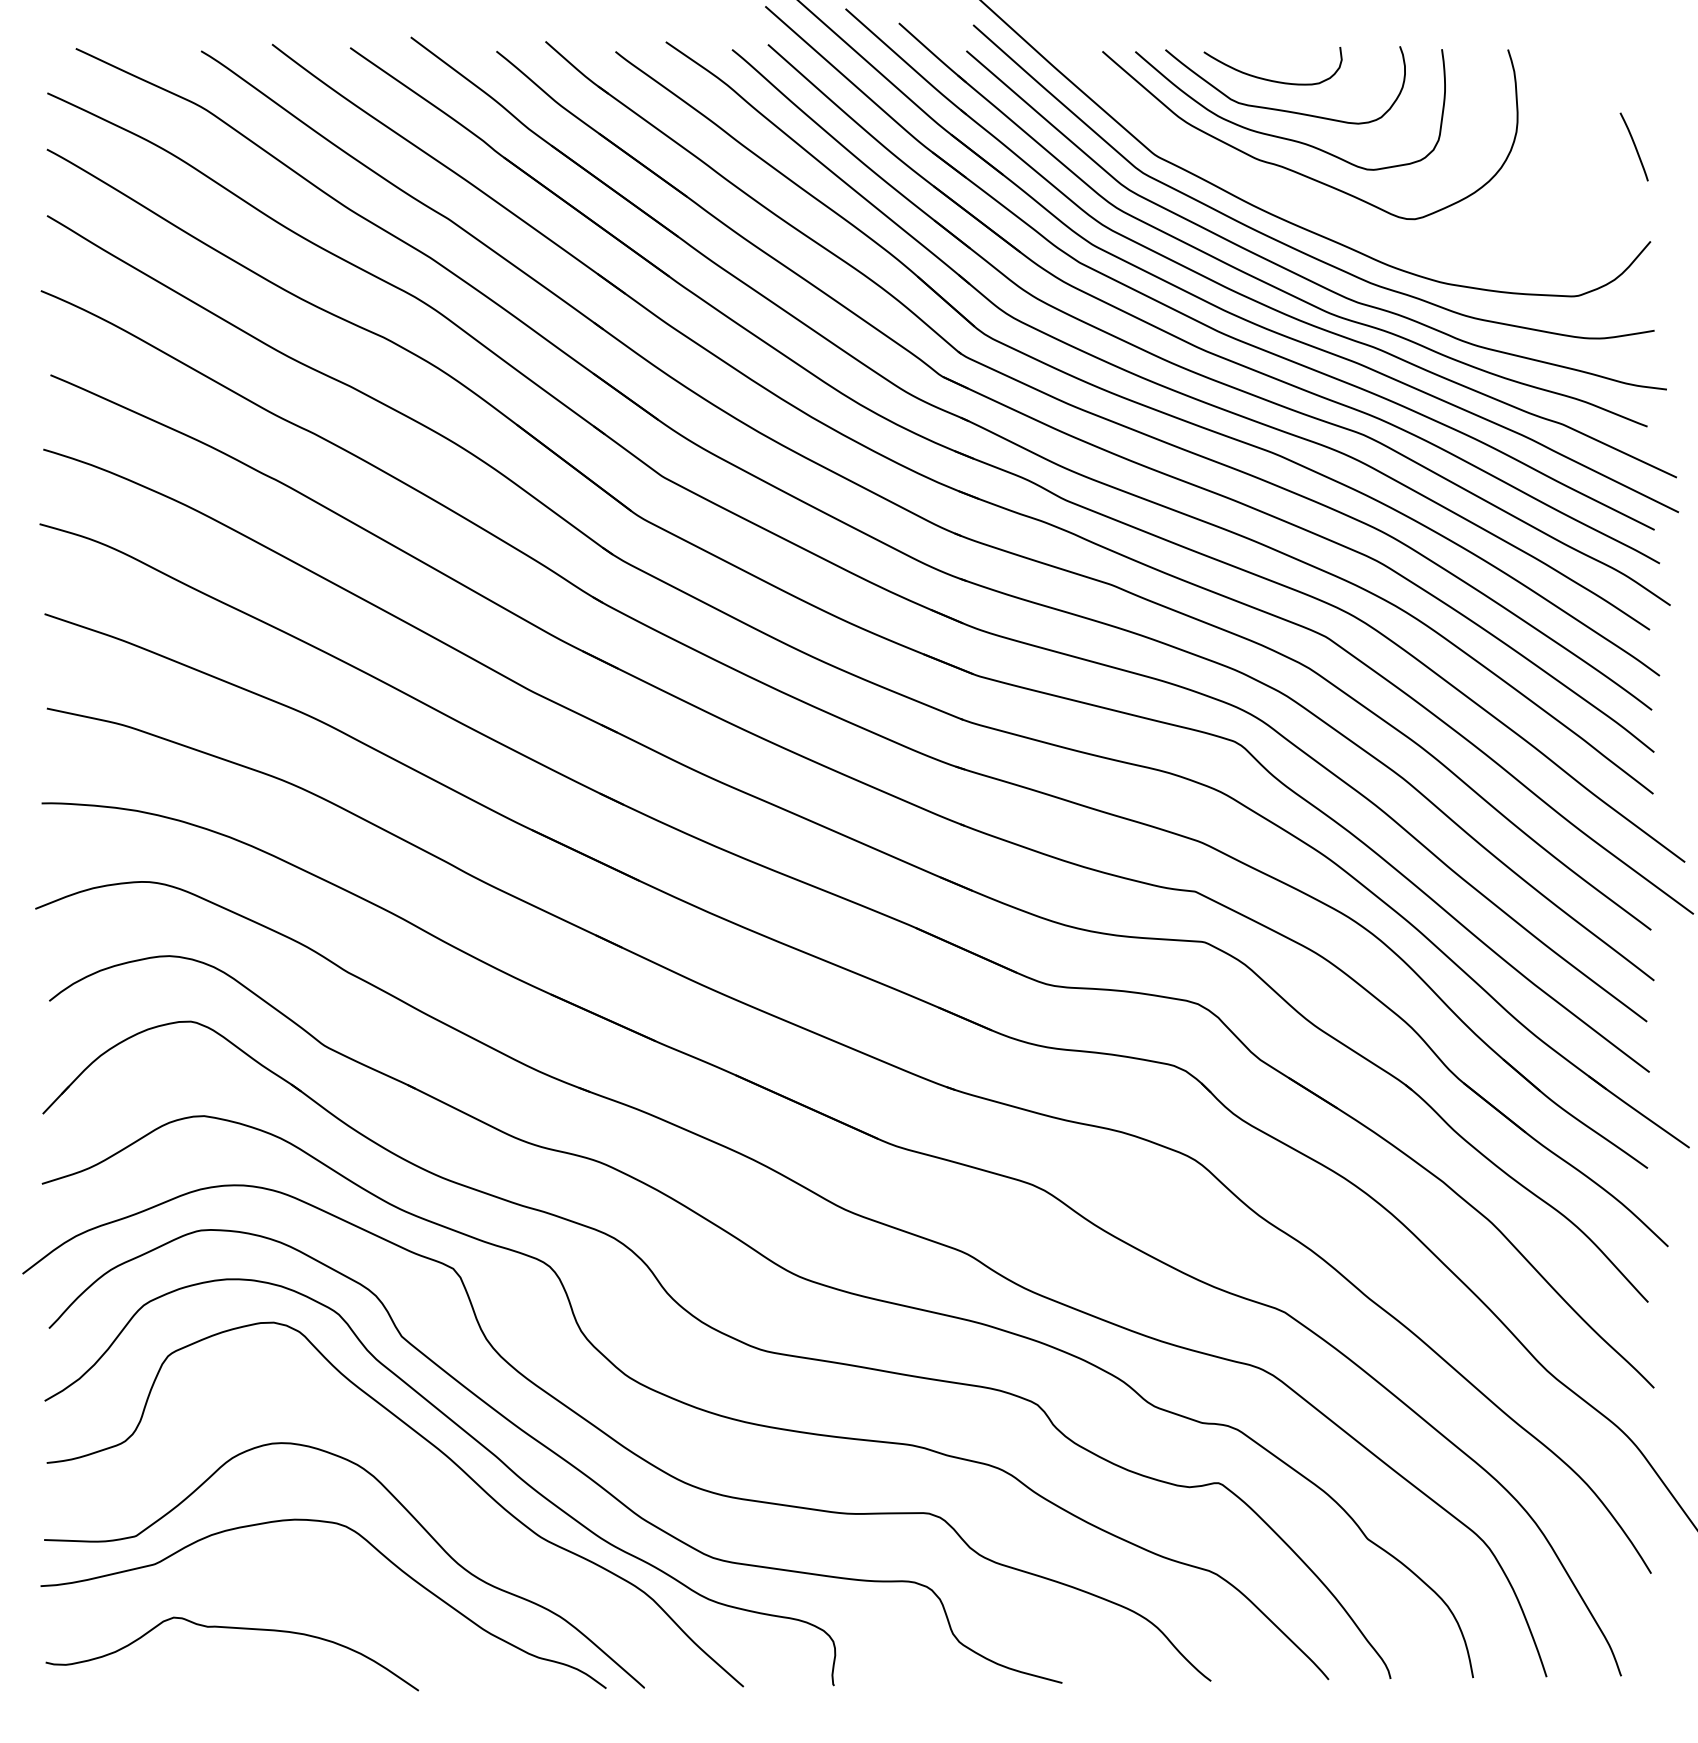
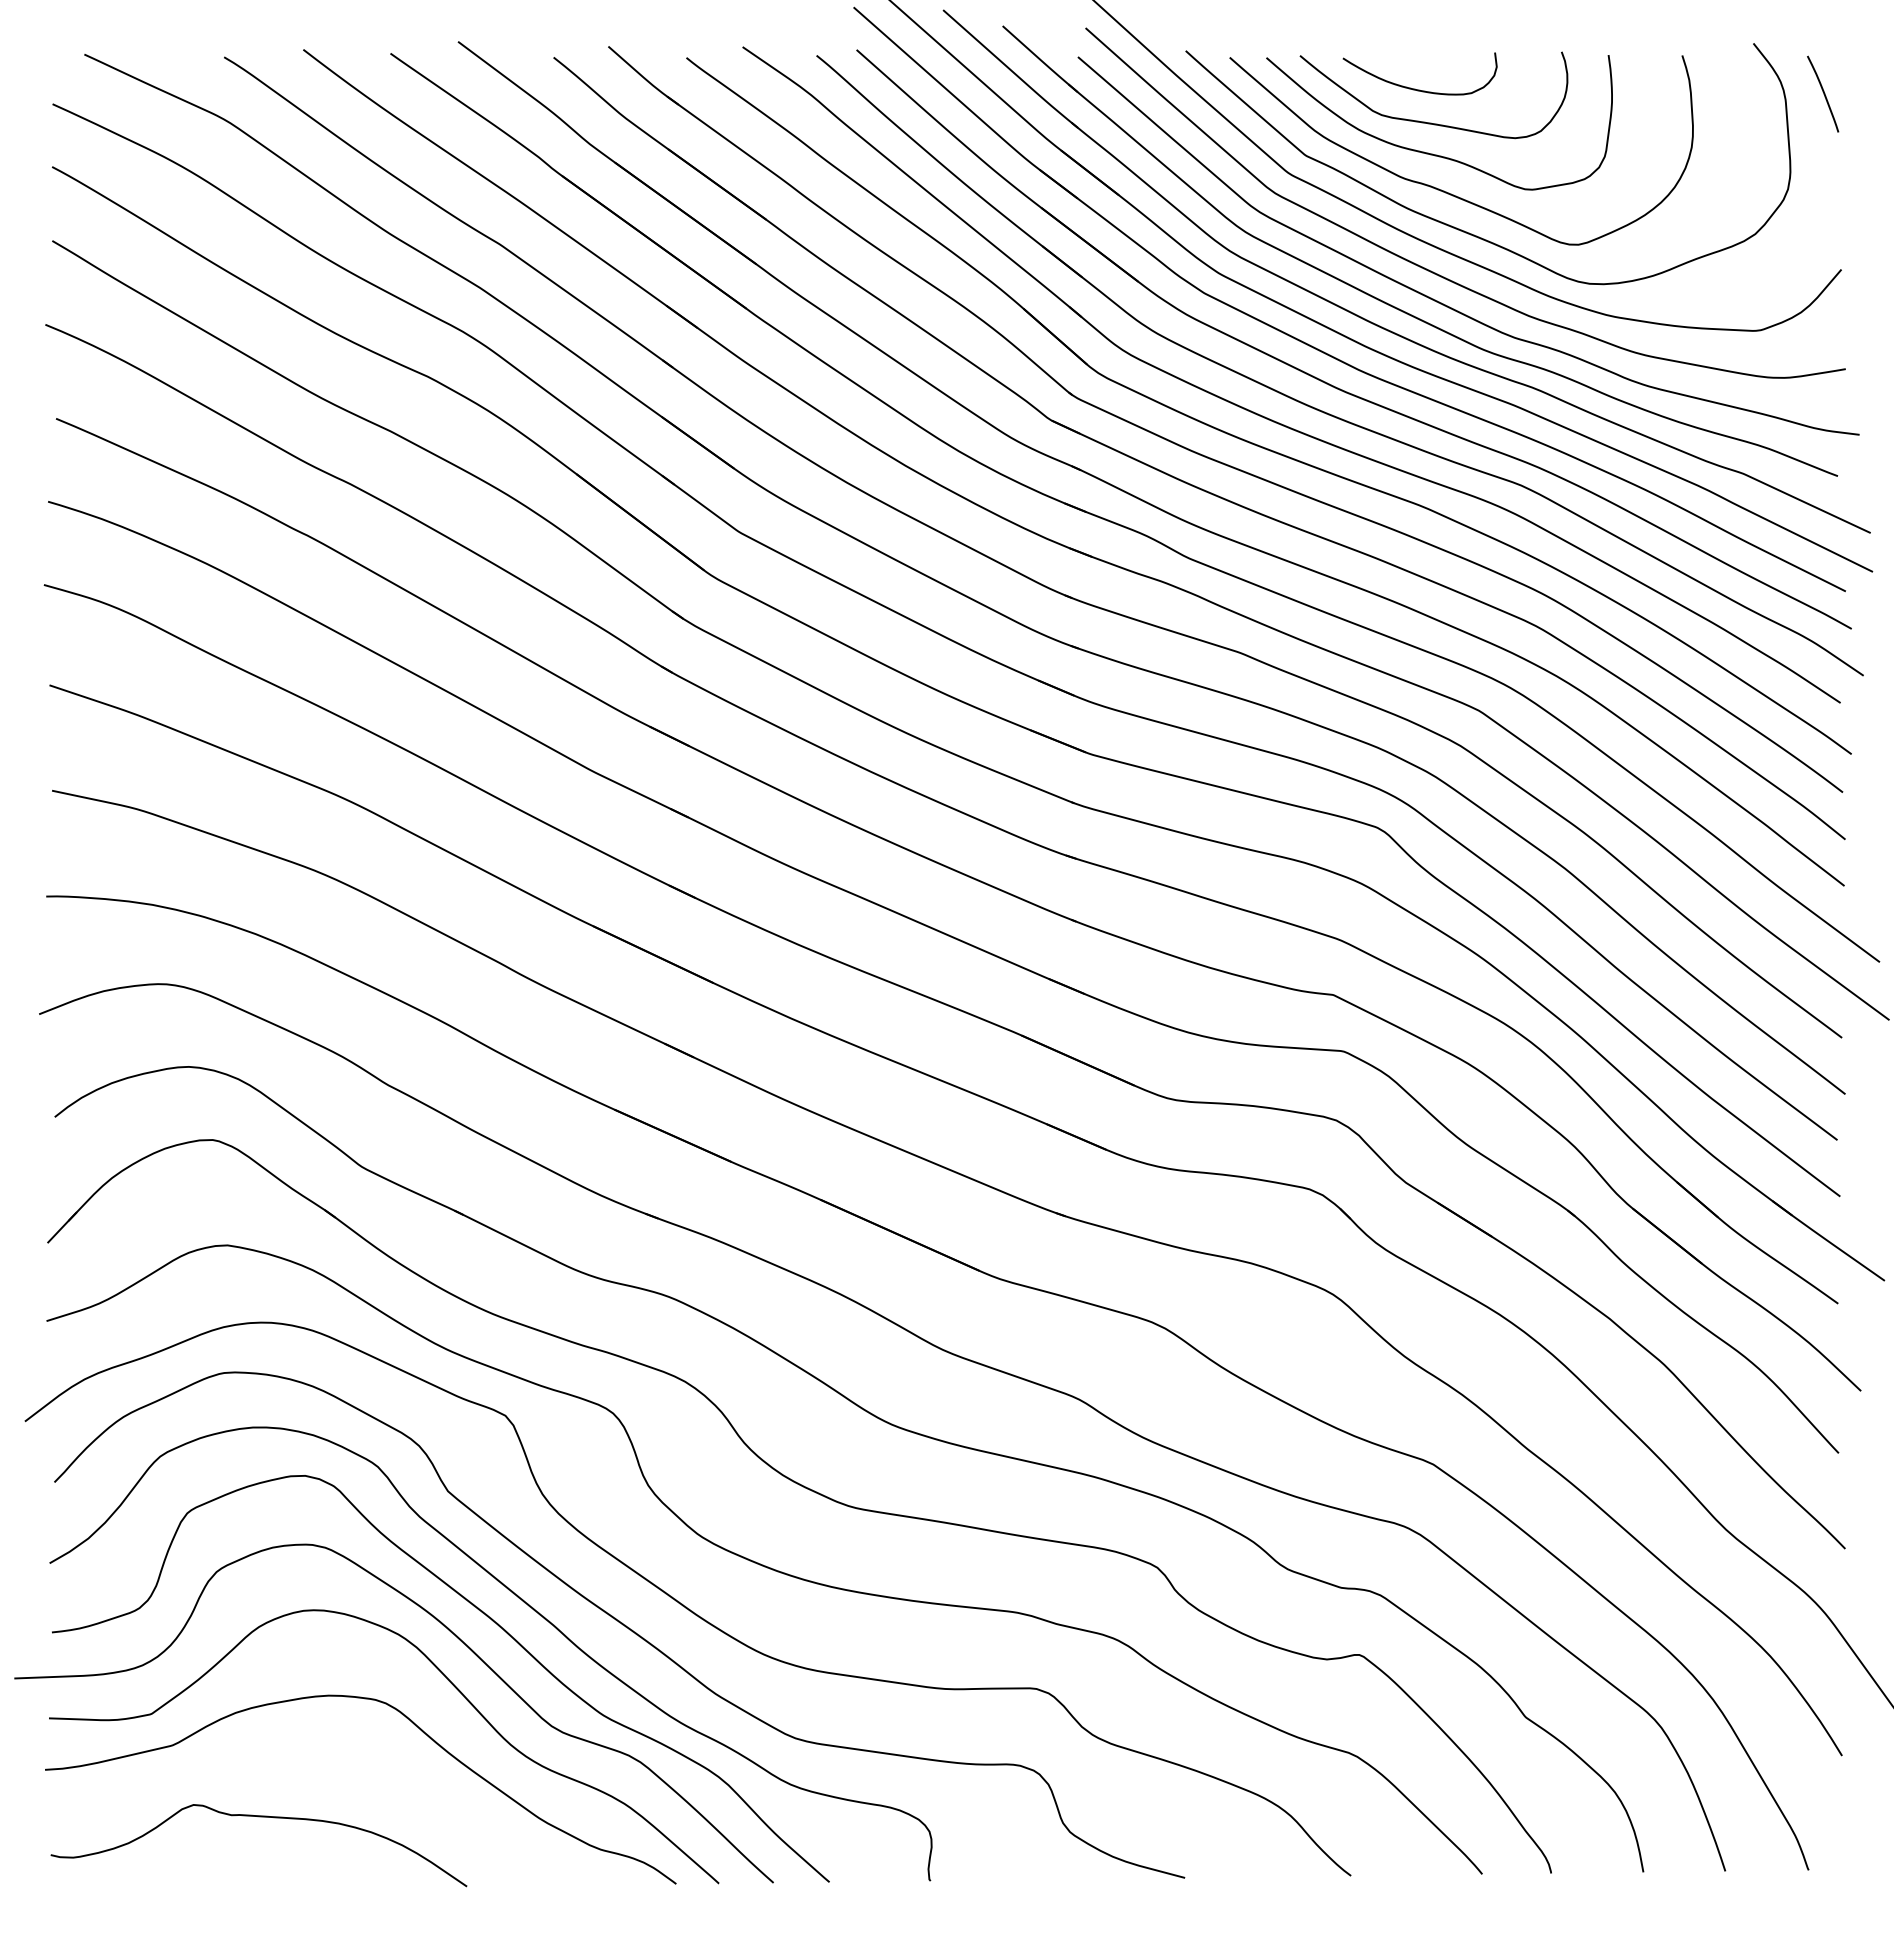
curve: (1634, 146) -> (1823, 93), moved
curve: (1312, 206) -> (1464, 230), added
curve: (413, 1472) -> (461, 1642), added

